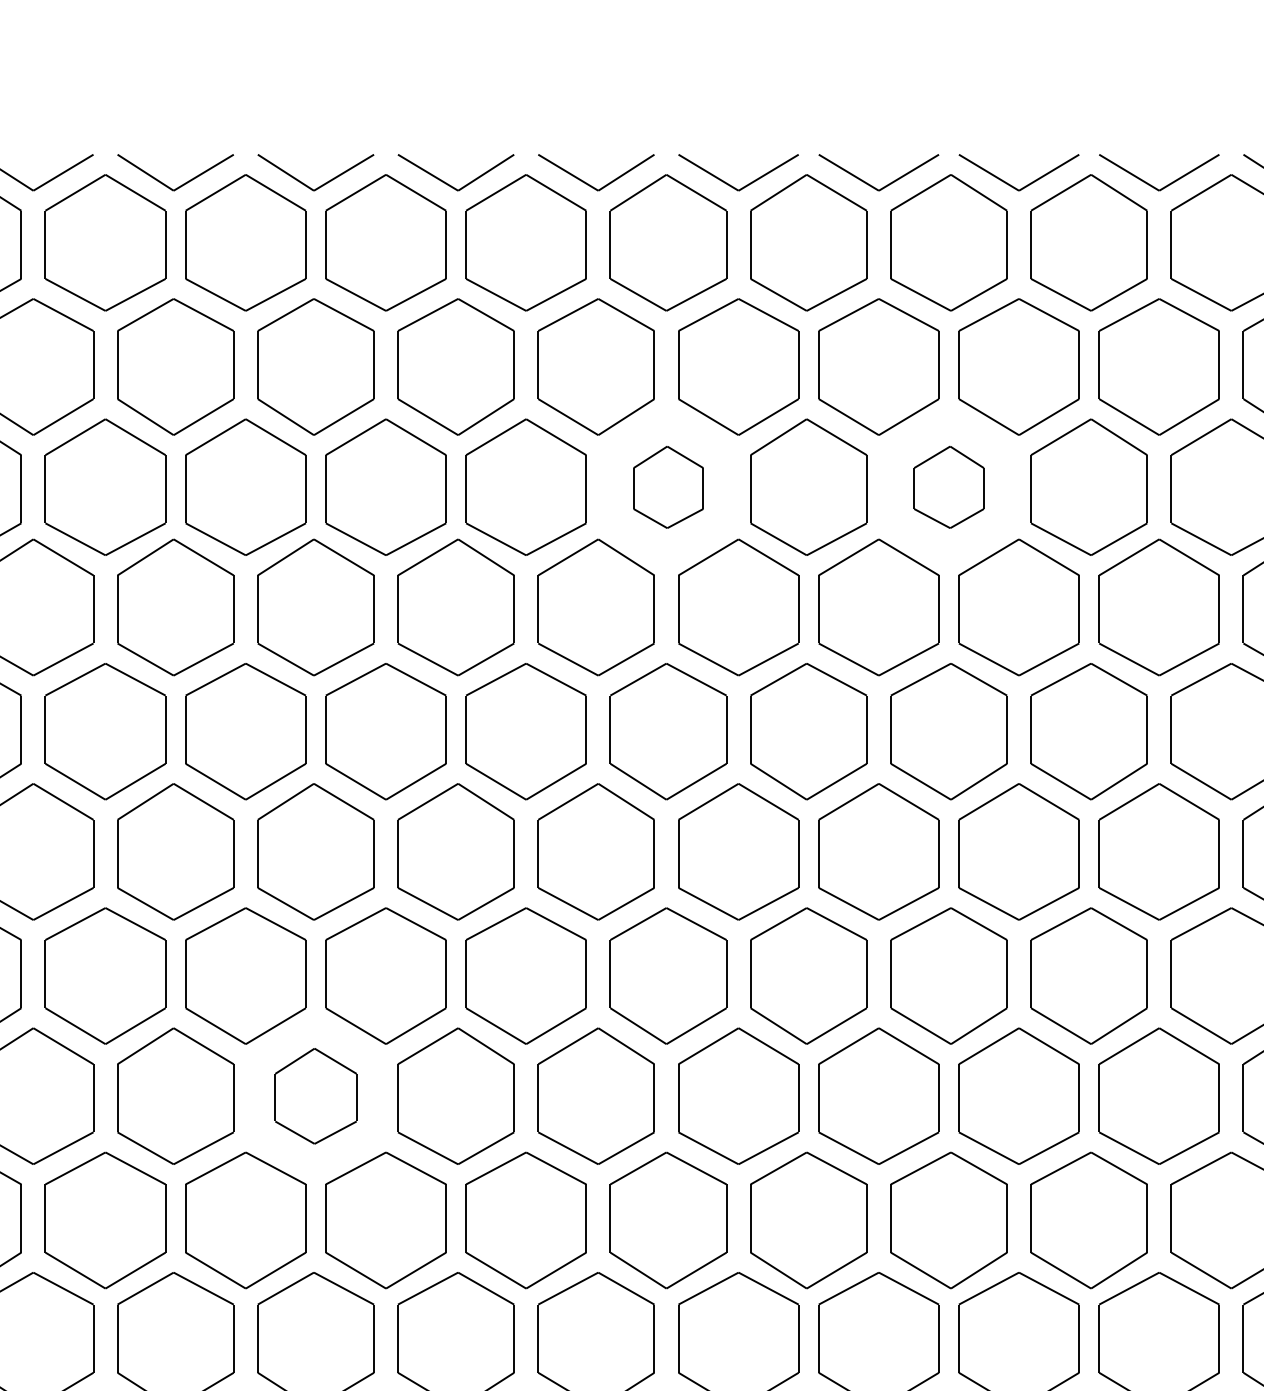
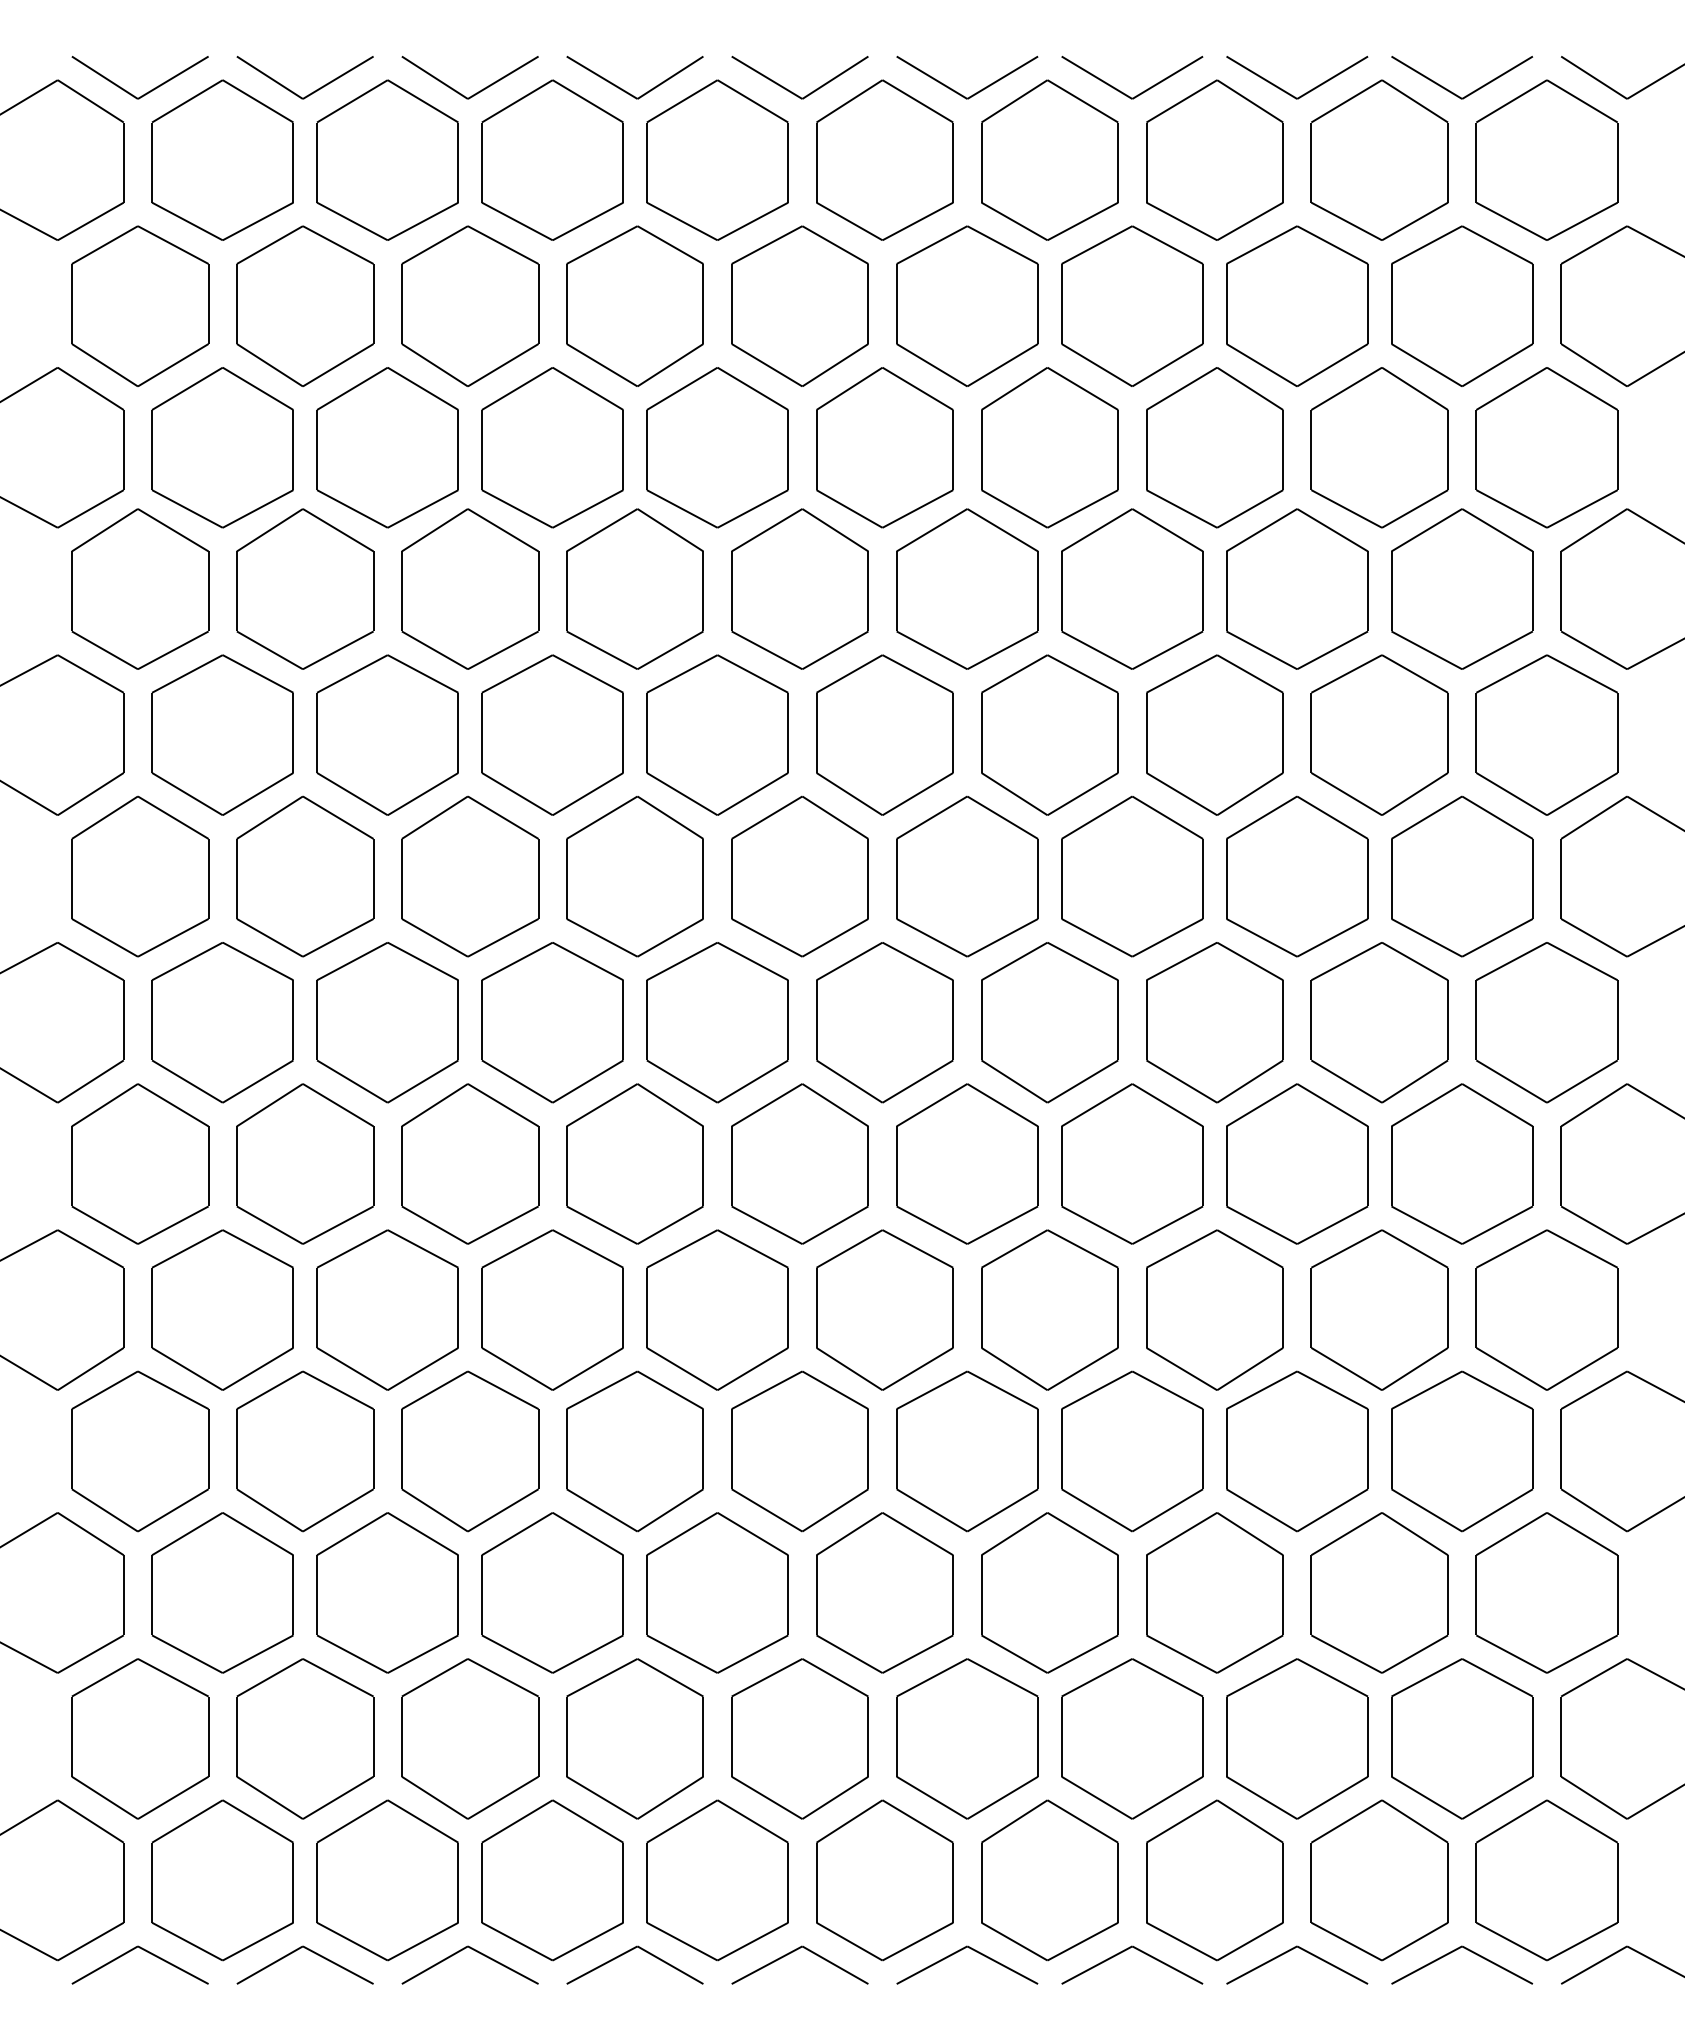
part: (668, 487) -> (884, 447), size x1.67
part: (948, 487) -> (1214, 447), size x1.67
part: (316, 1095) -> (470, 1163), size x1.43

